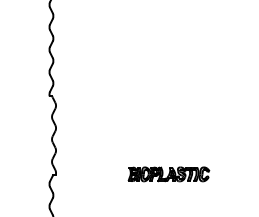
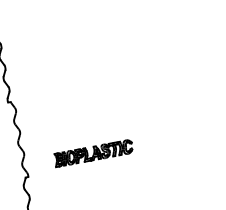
part: (168, 174) -> (93, 153), moved

